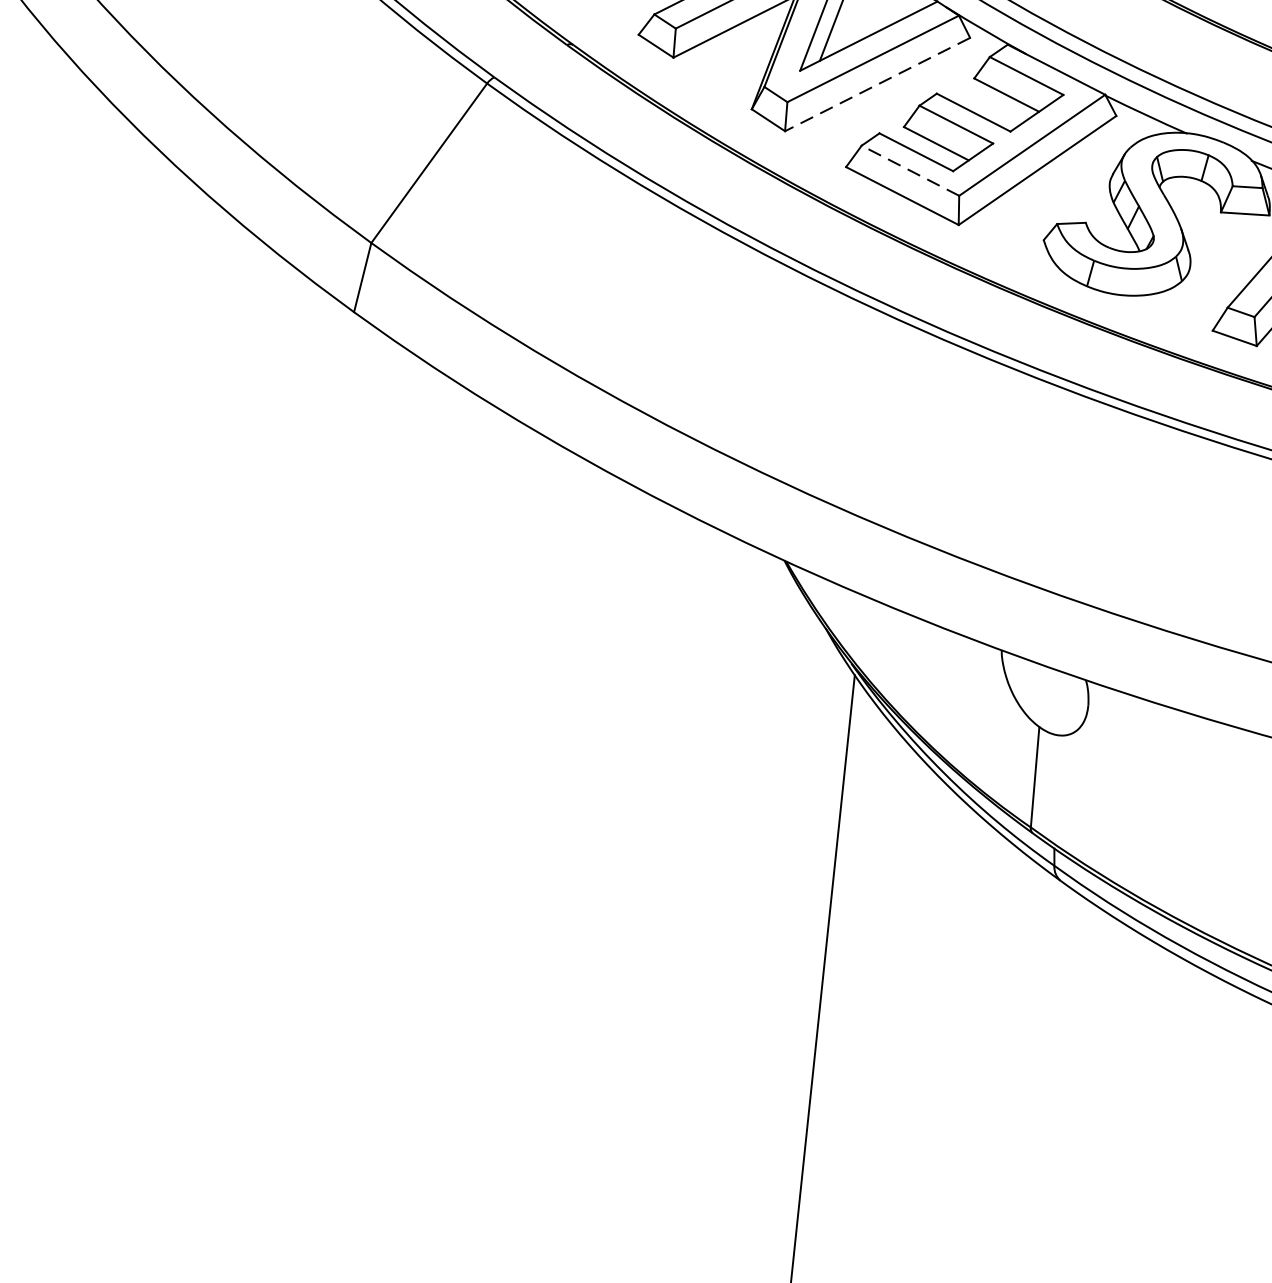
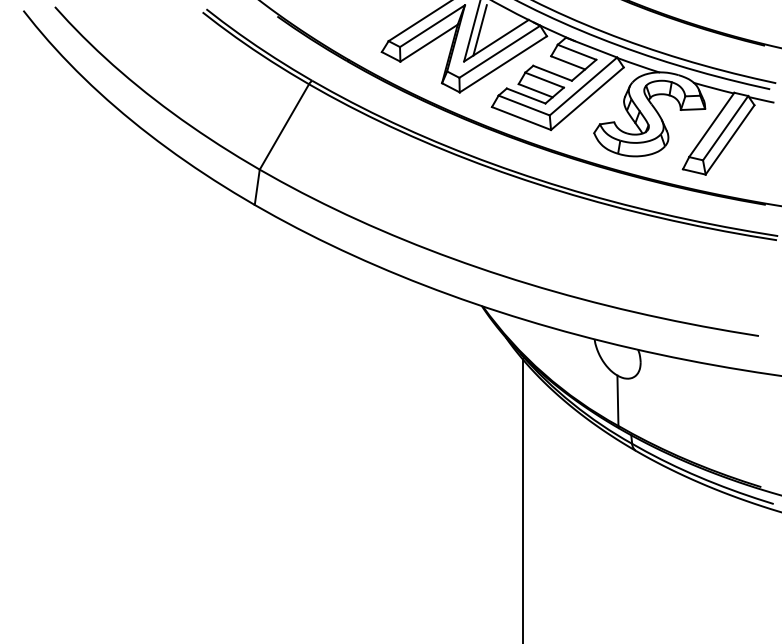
line: (877, 84) -> (503, 64), dashed -> solid
line: (909, 170) -> (523, 105), dashed -> solid

